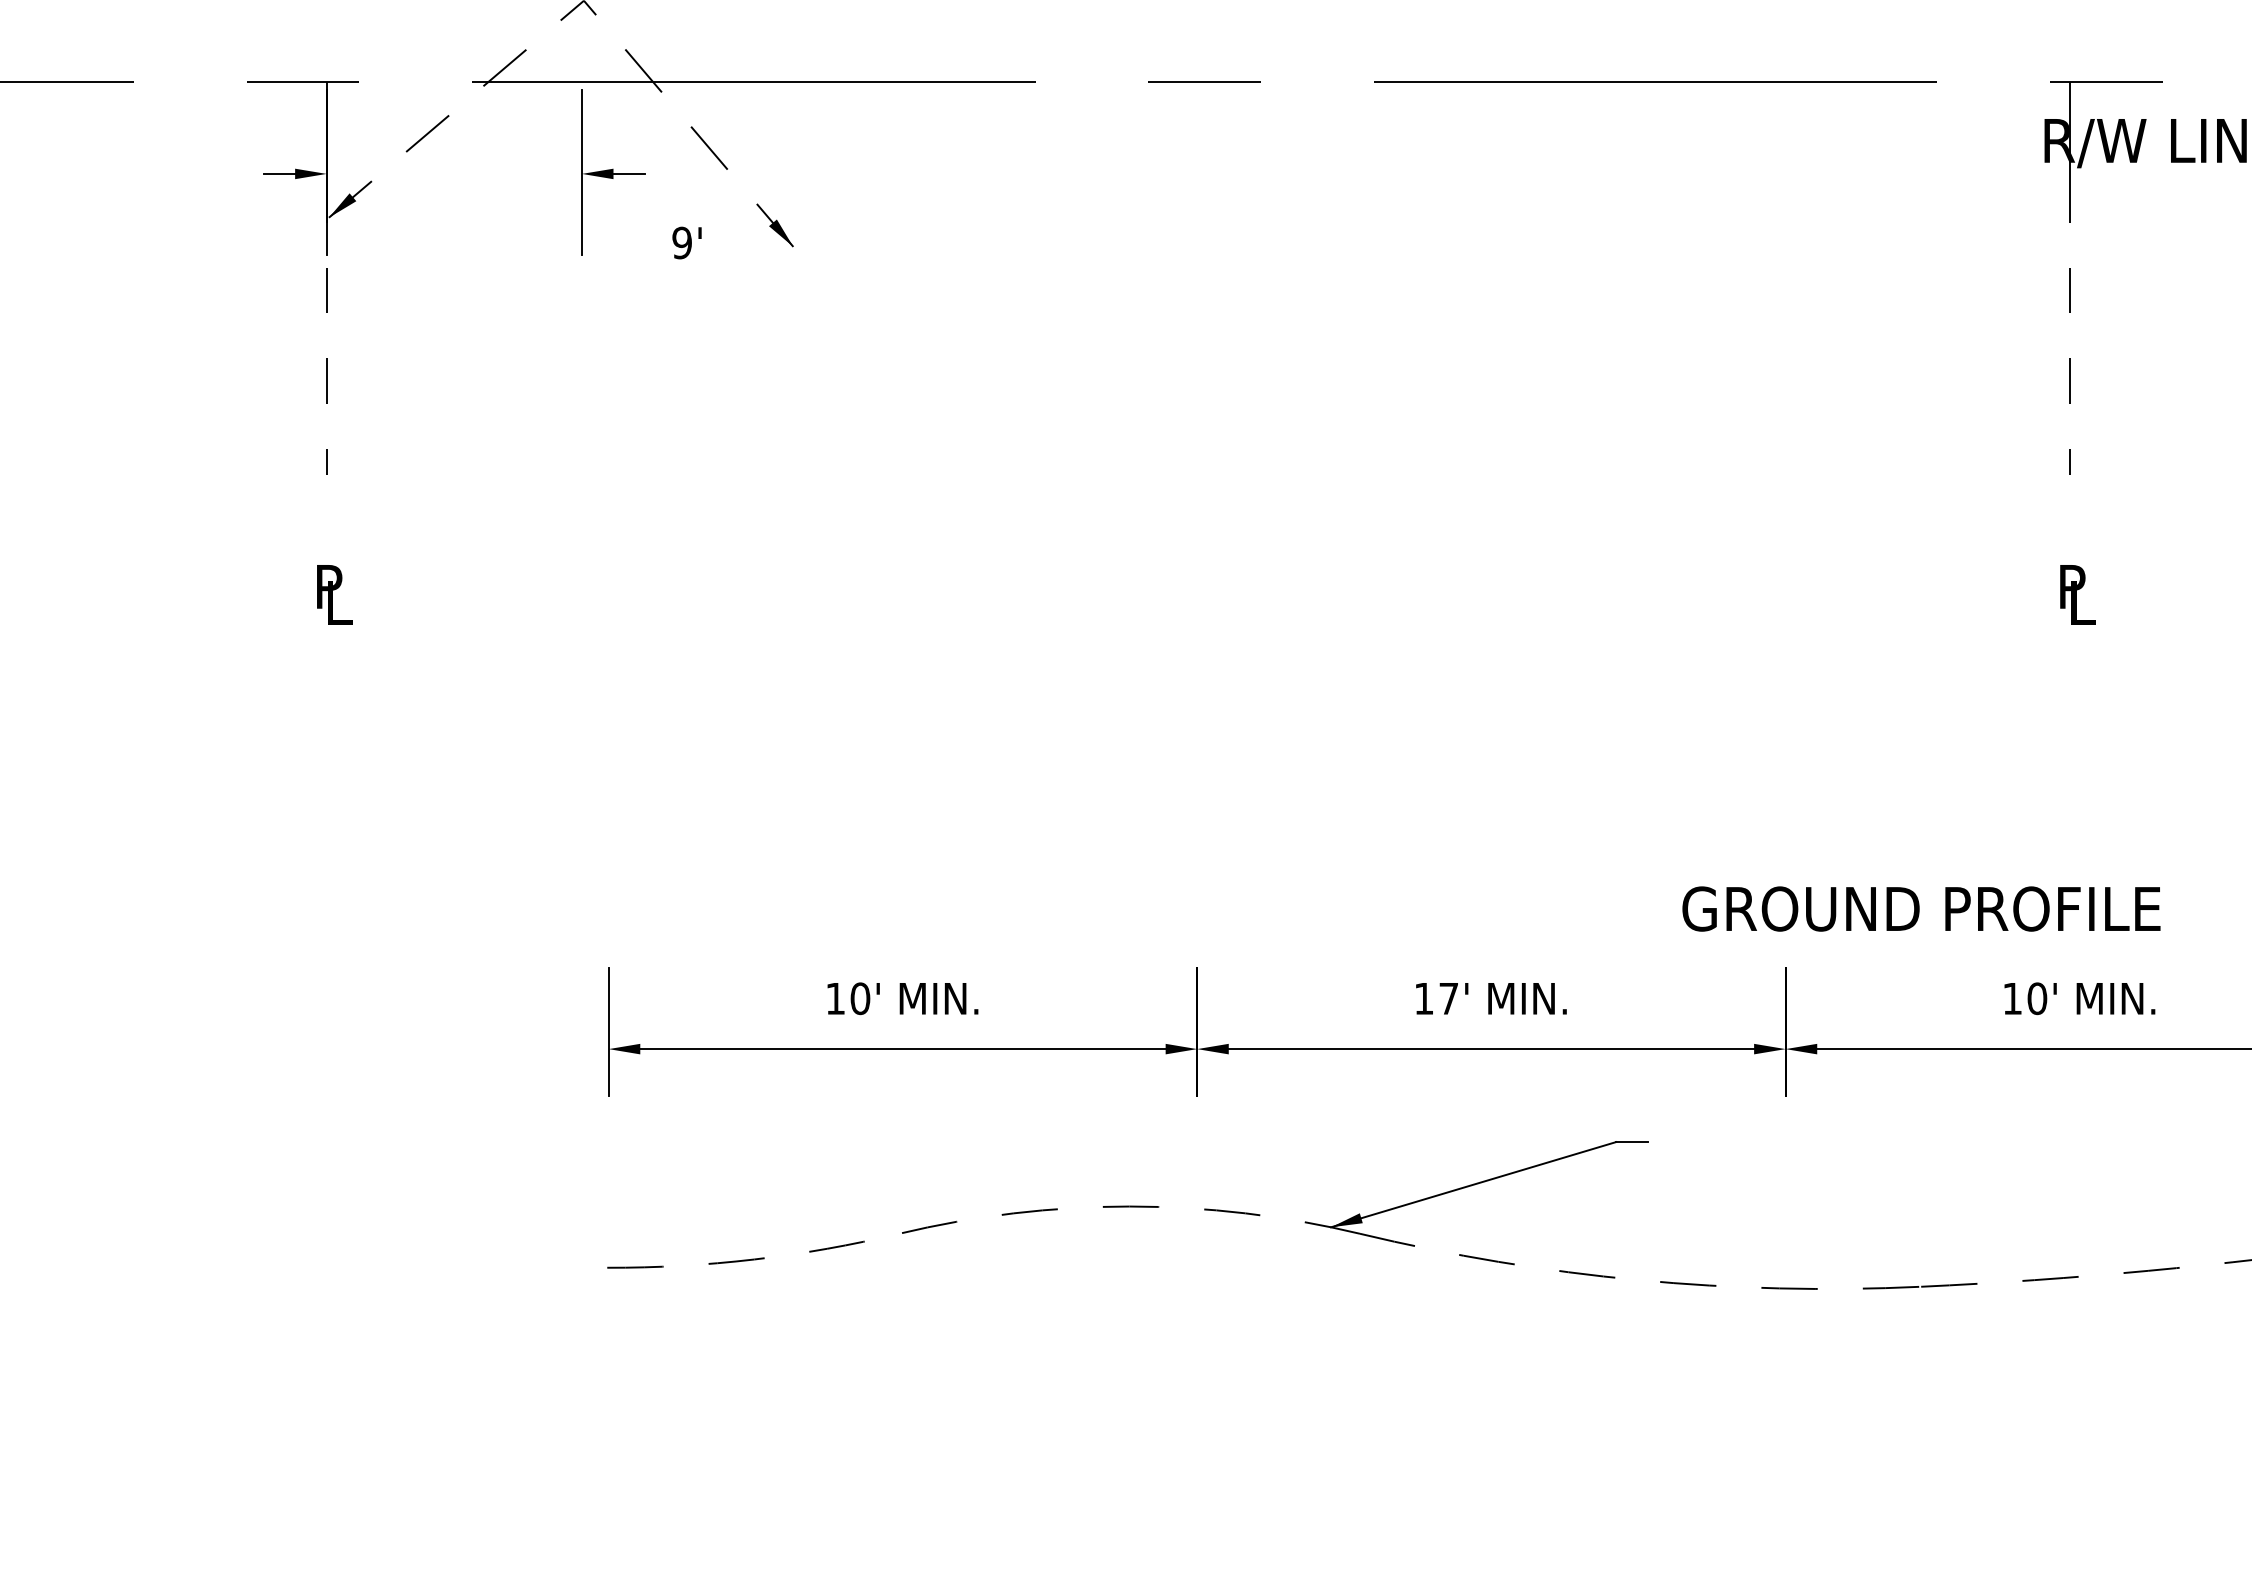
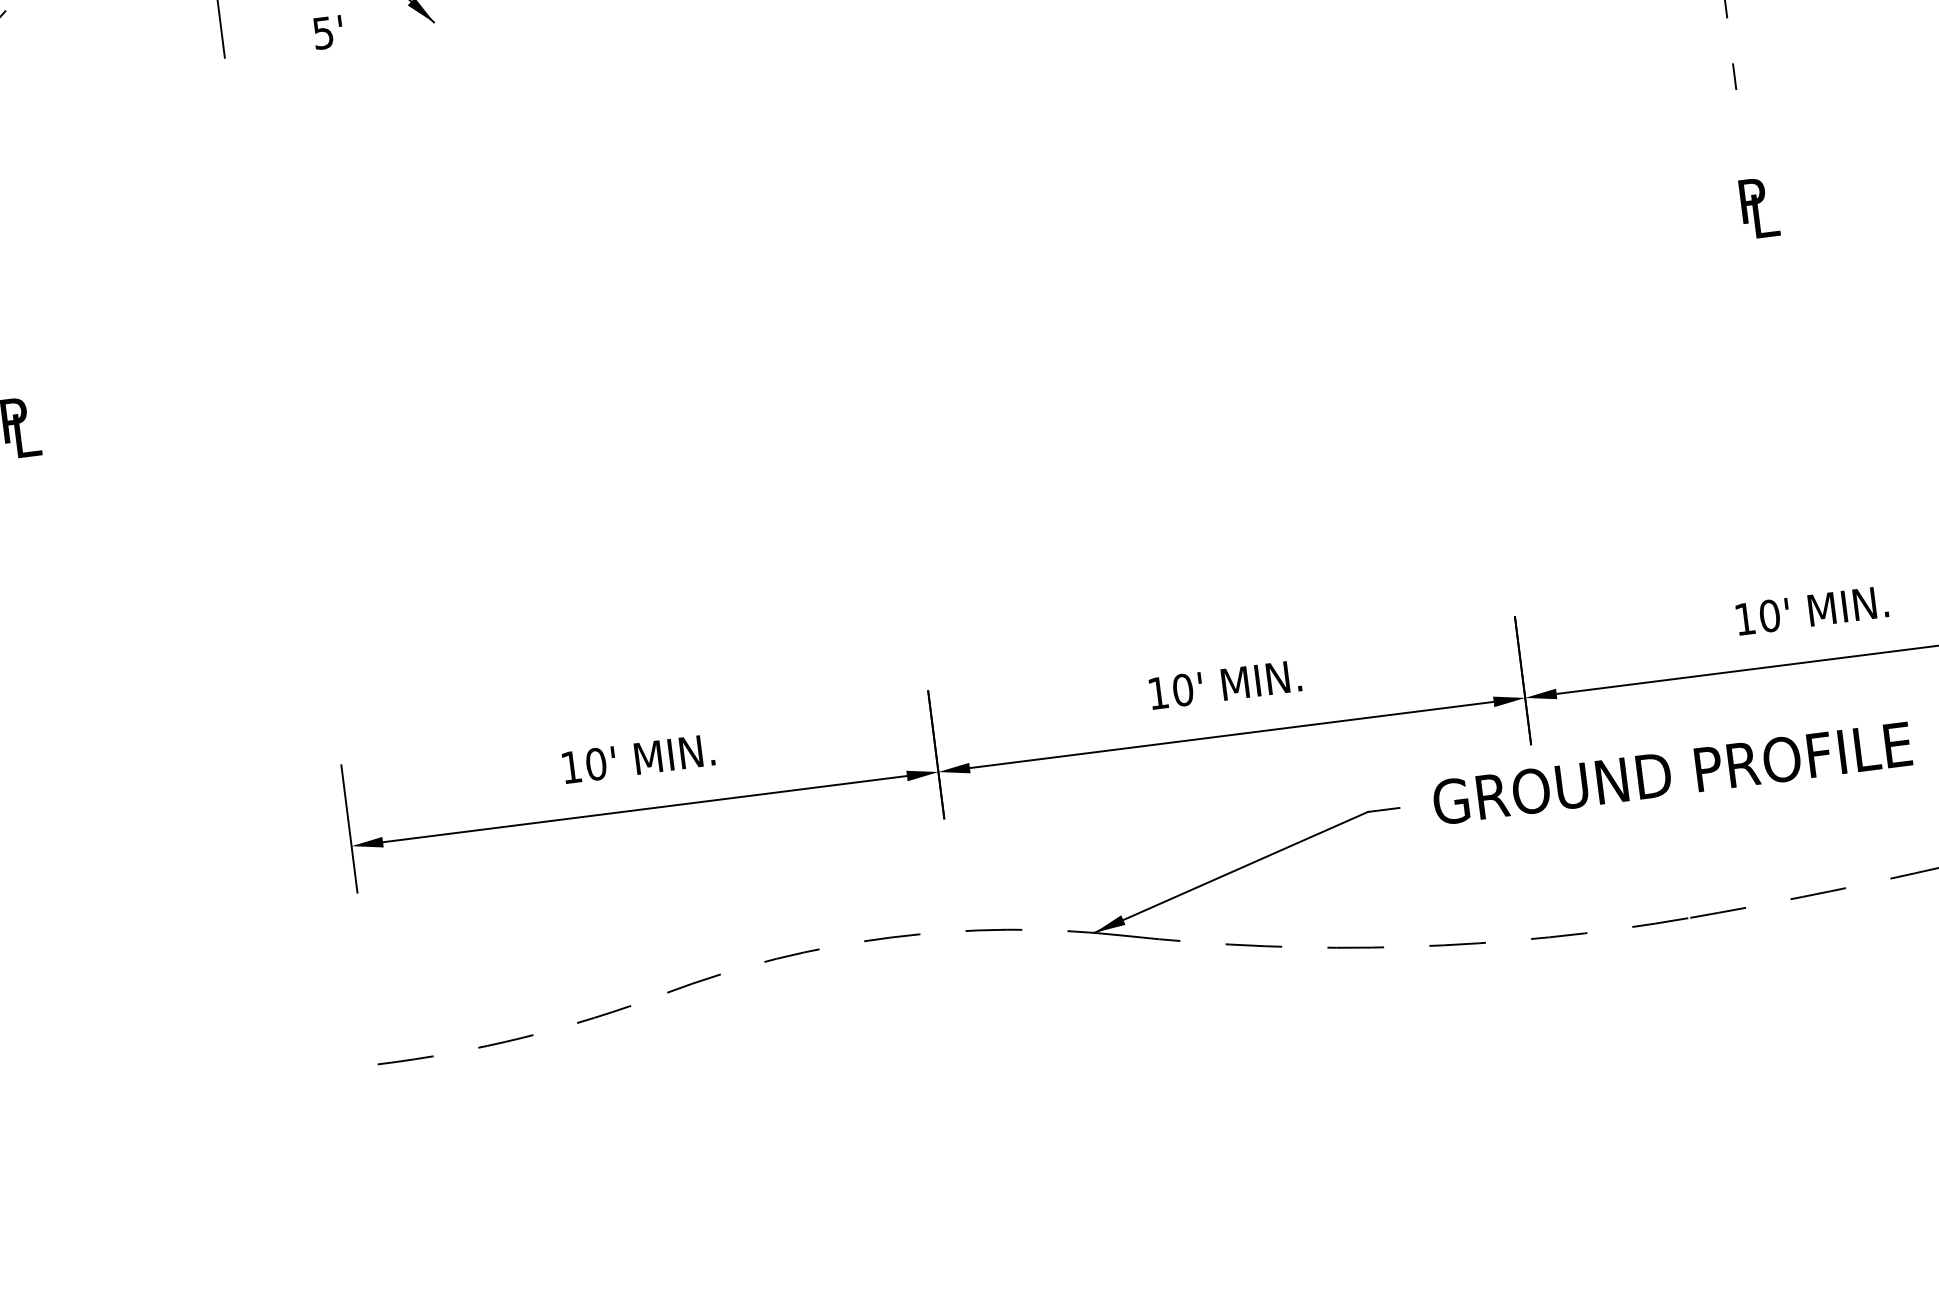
text: (681, 242) -> (322, 32), 9' -> 5'
text: (1921, 908) -> (1672, 772), moved
text: (1448, 998) -> (1182, 689), 17' -> 10'

